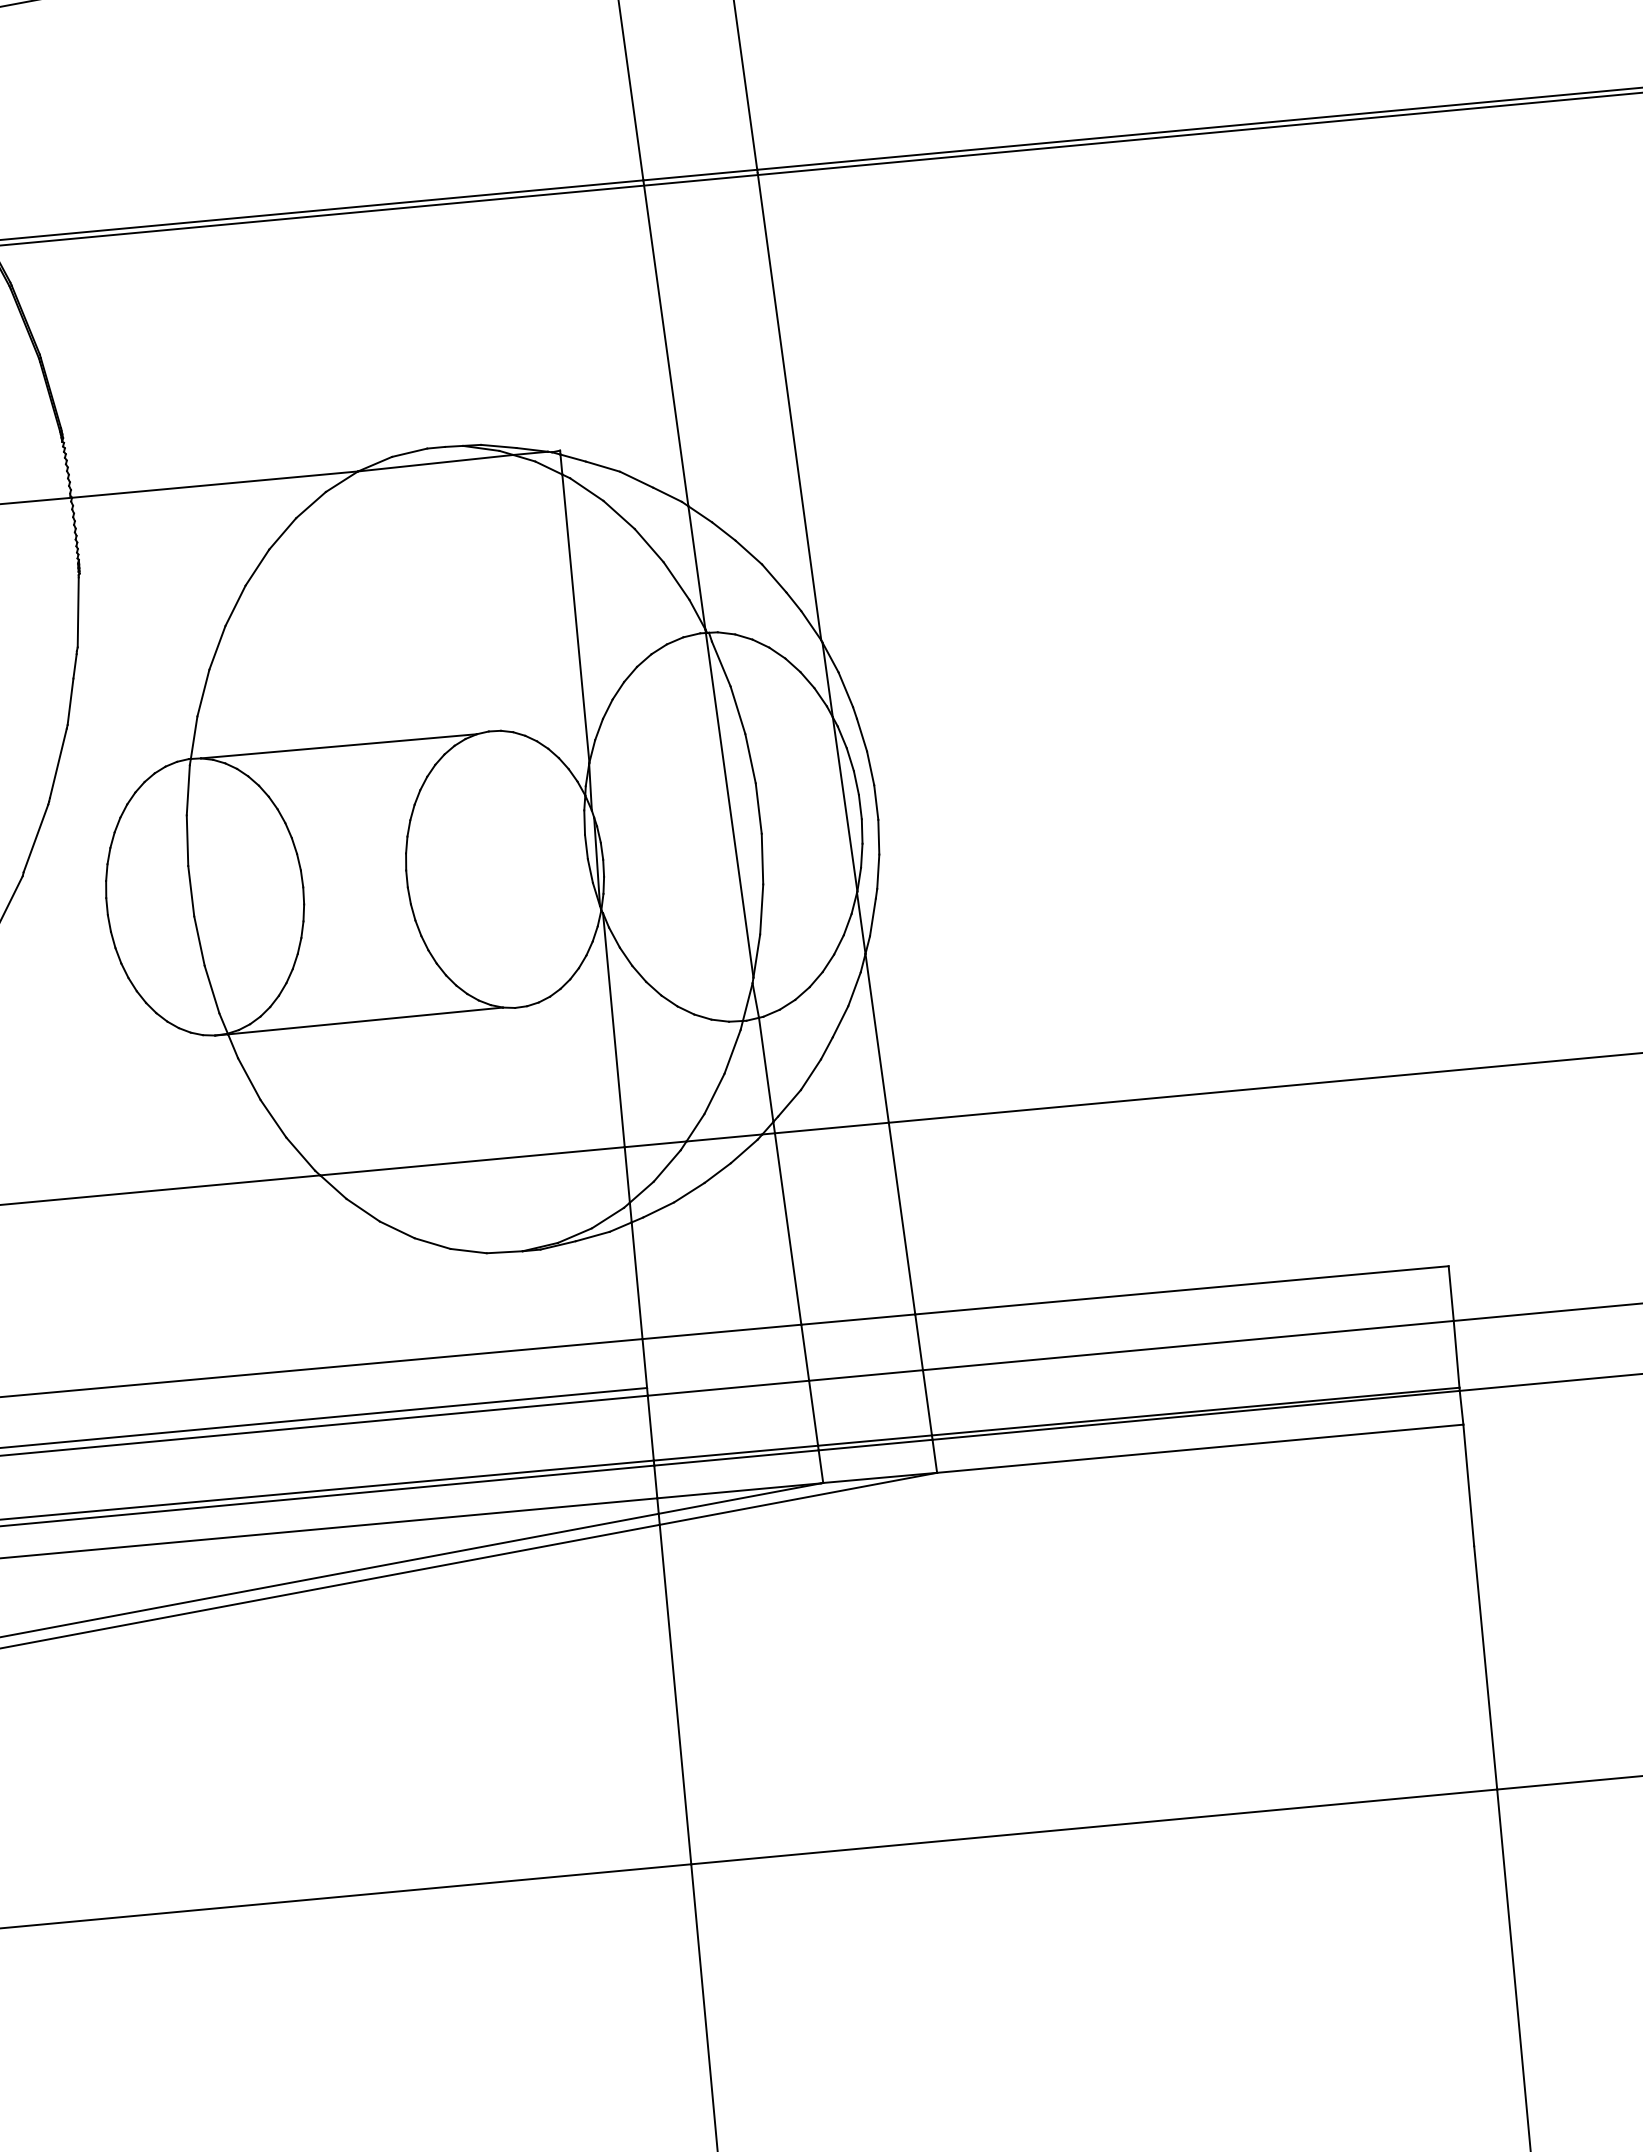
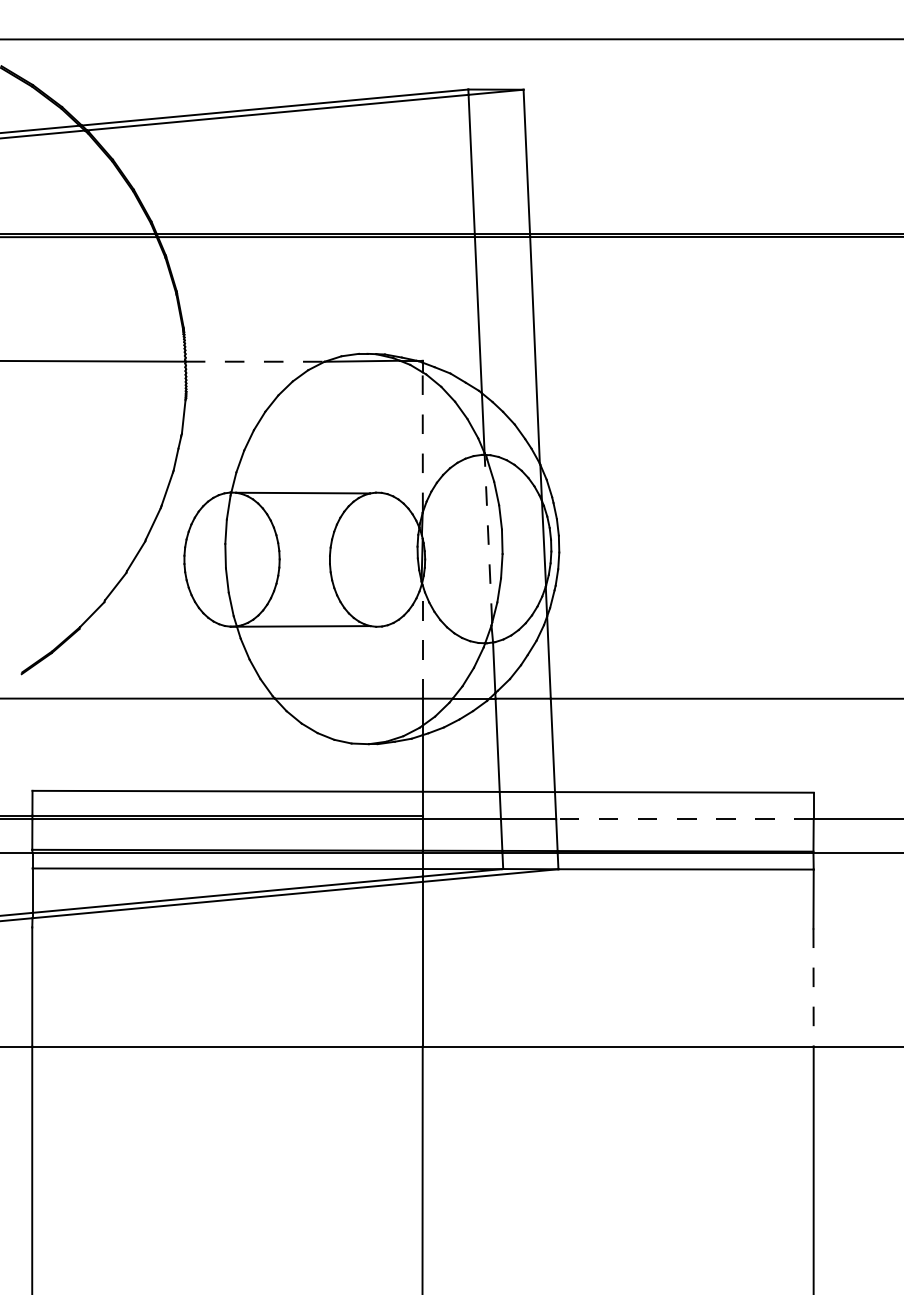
line: (215, 484) -> (255, 361), solid -> dashed
line: (575, 619) -> (422, 442), solid -> dashed
line: (729, 804) -> (488, 538), solid -> dashed
line: (613, 1029) -> (422, 641), solid -> dashed
line: (1187, 1346) -> (684, 819), solid -> dashed
line: (1485, 1669) -> (813, 988), solid -> dashed

